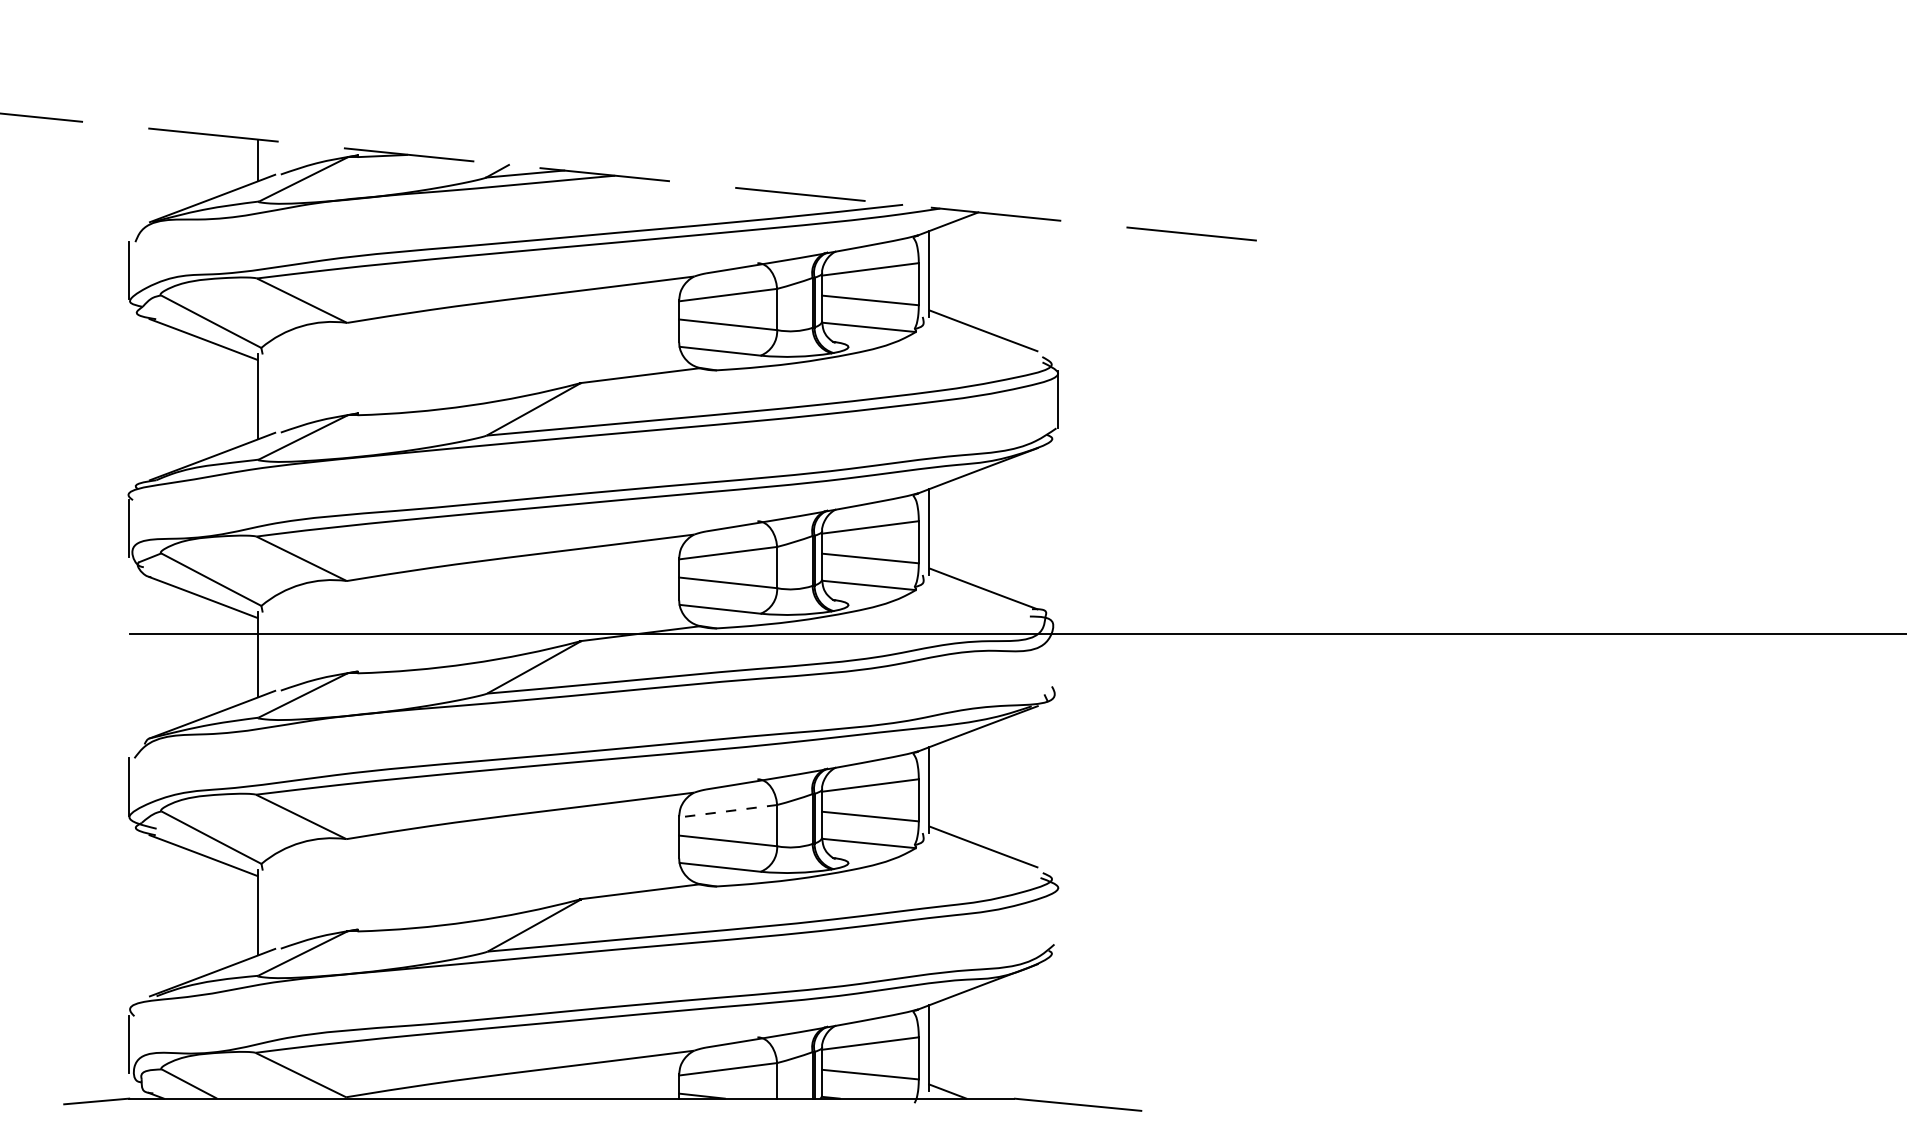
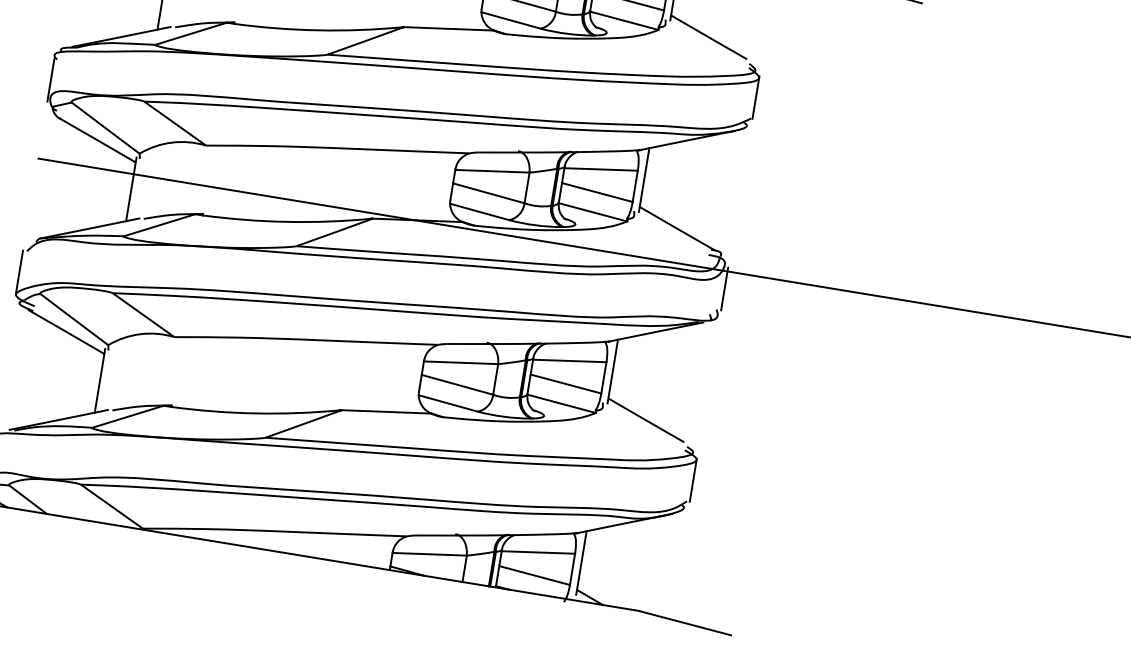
line: (1058, 657) -> (724, 288), added
line: (727, 811) -> (460, 362), dashed -> solid
line: (1058, 915) -> (693, 480), added

